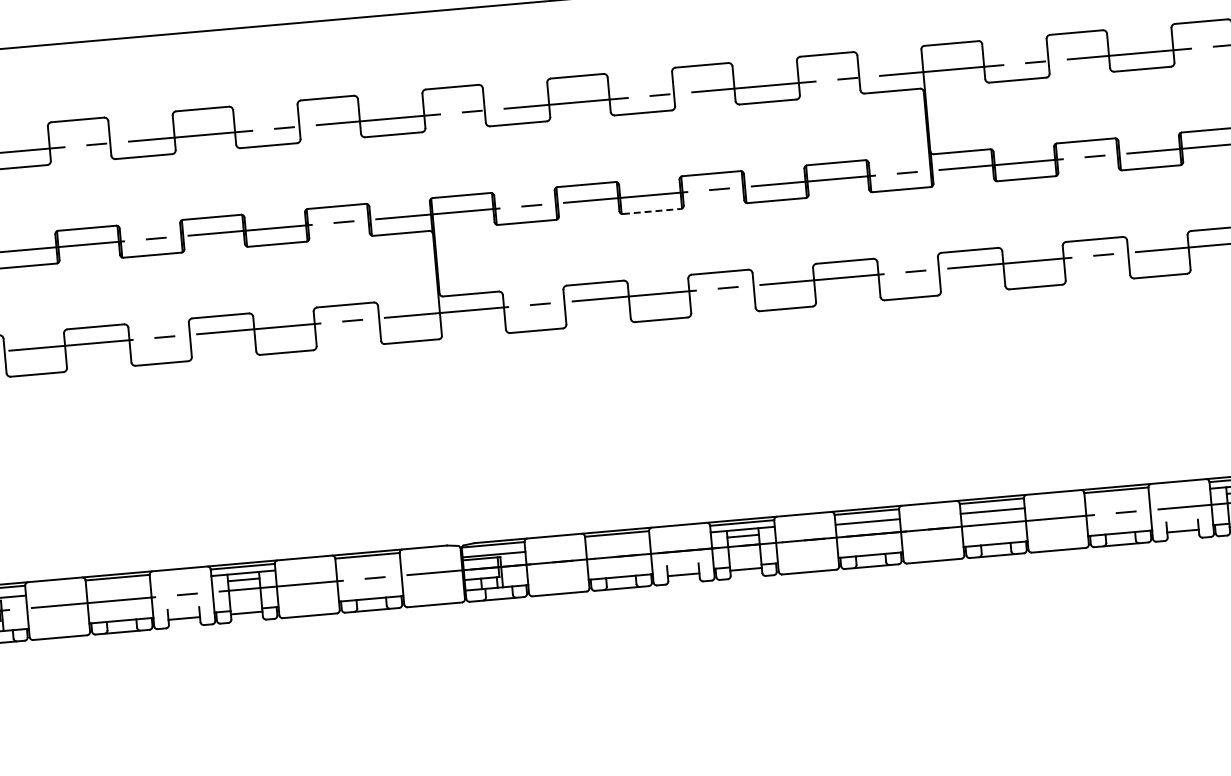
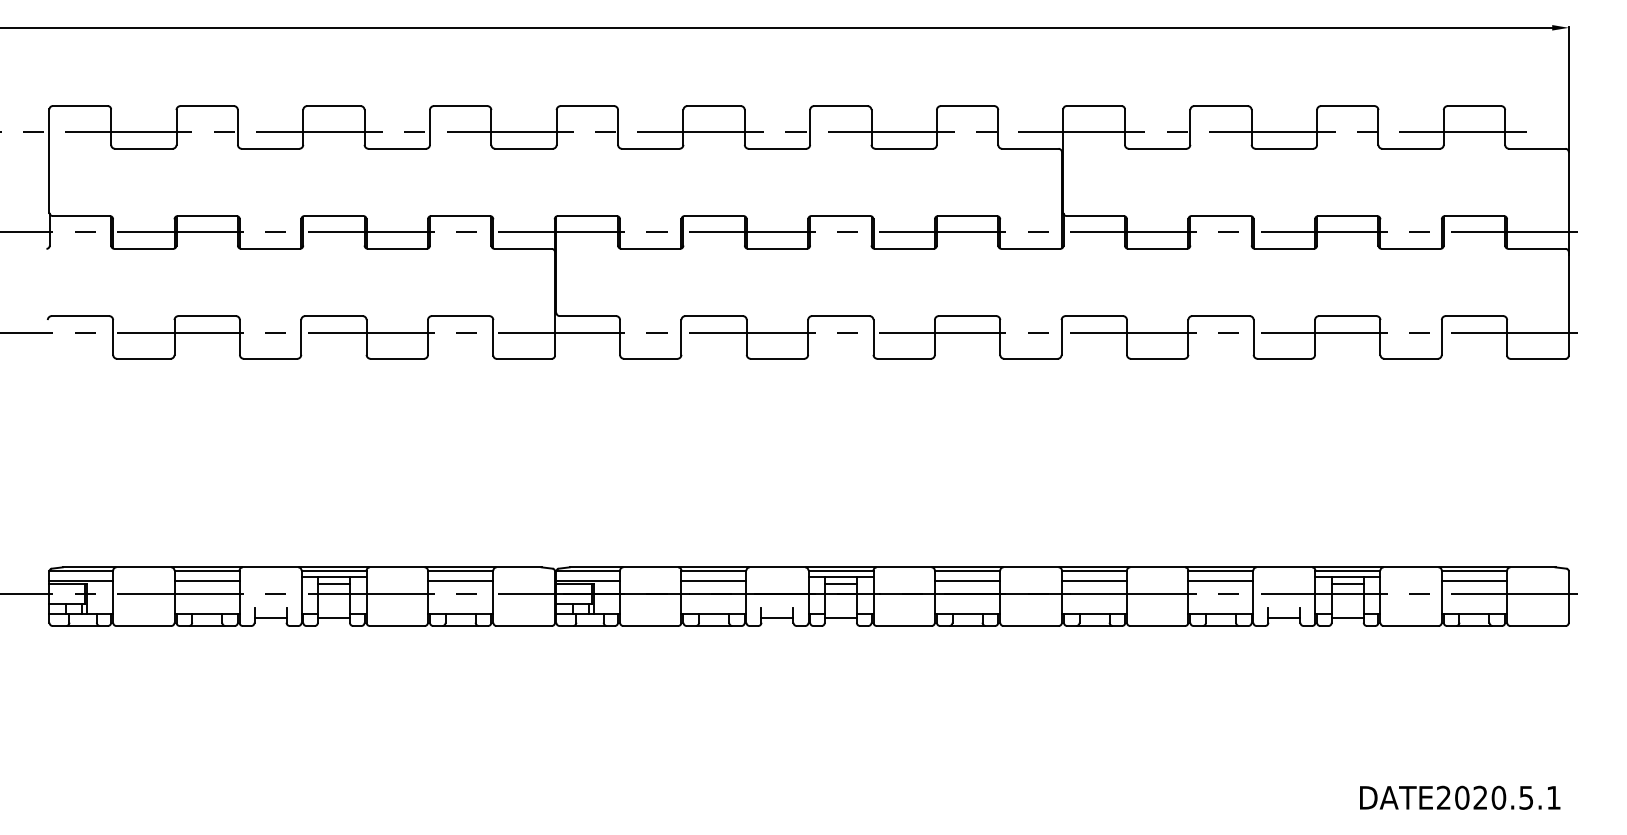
line: (651, 211) -> (777, 248), dashed -> solid
line: (1116, 499) -> (1220, 580), added
line: (617, 543) -> (713, 580), added
line: (368, 565) -> (460, 580), added
line: (117, 587) -> (206, 580), added

